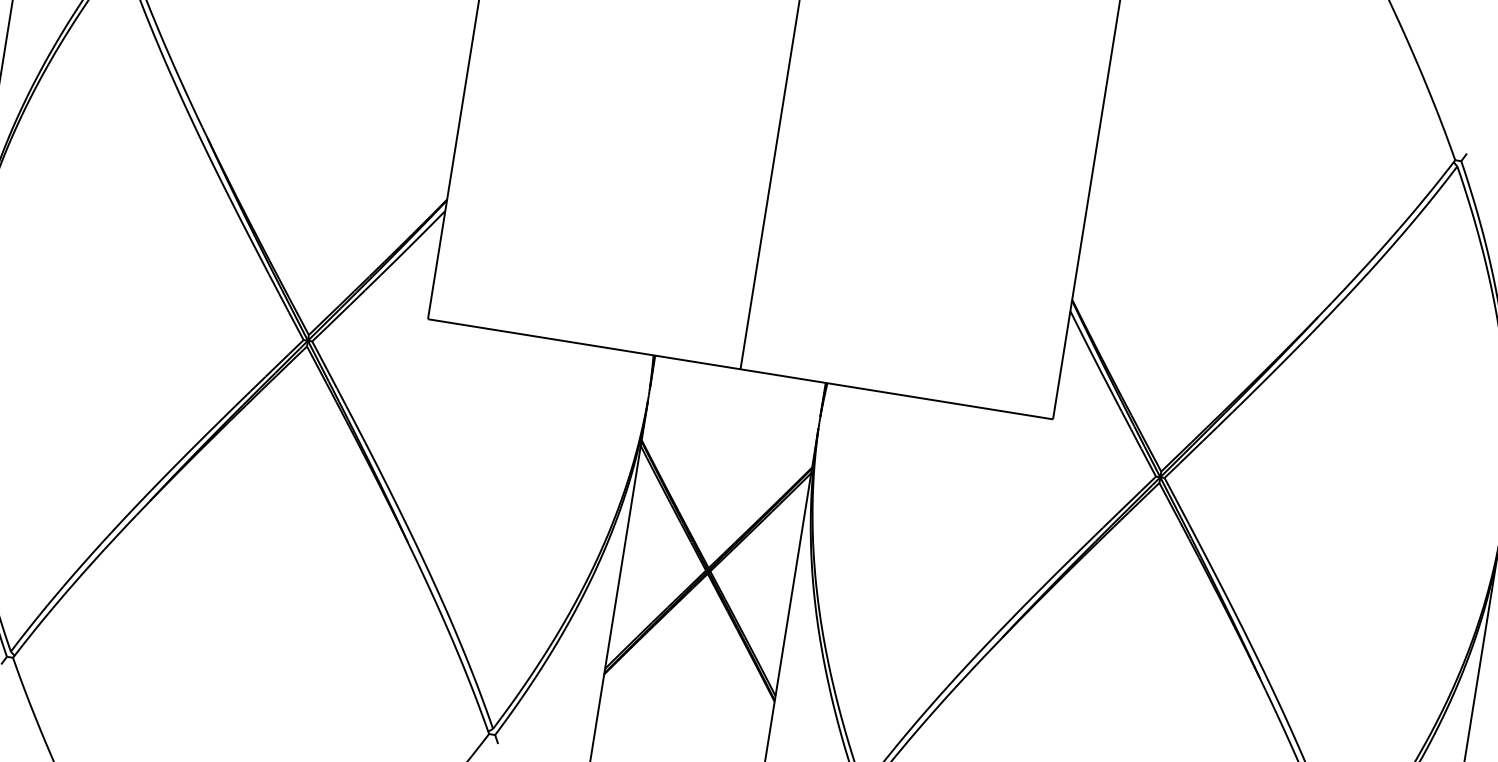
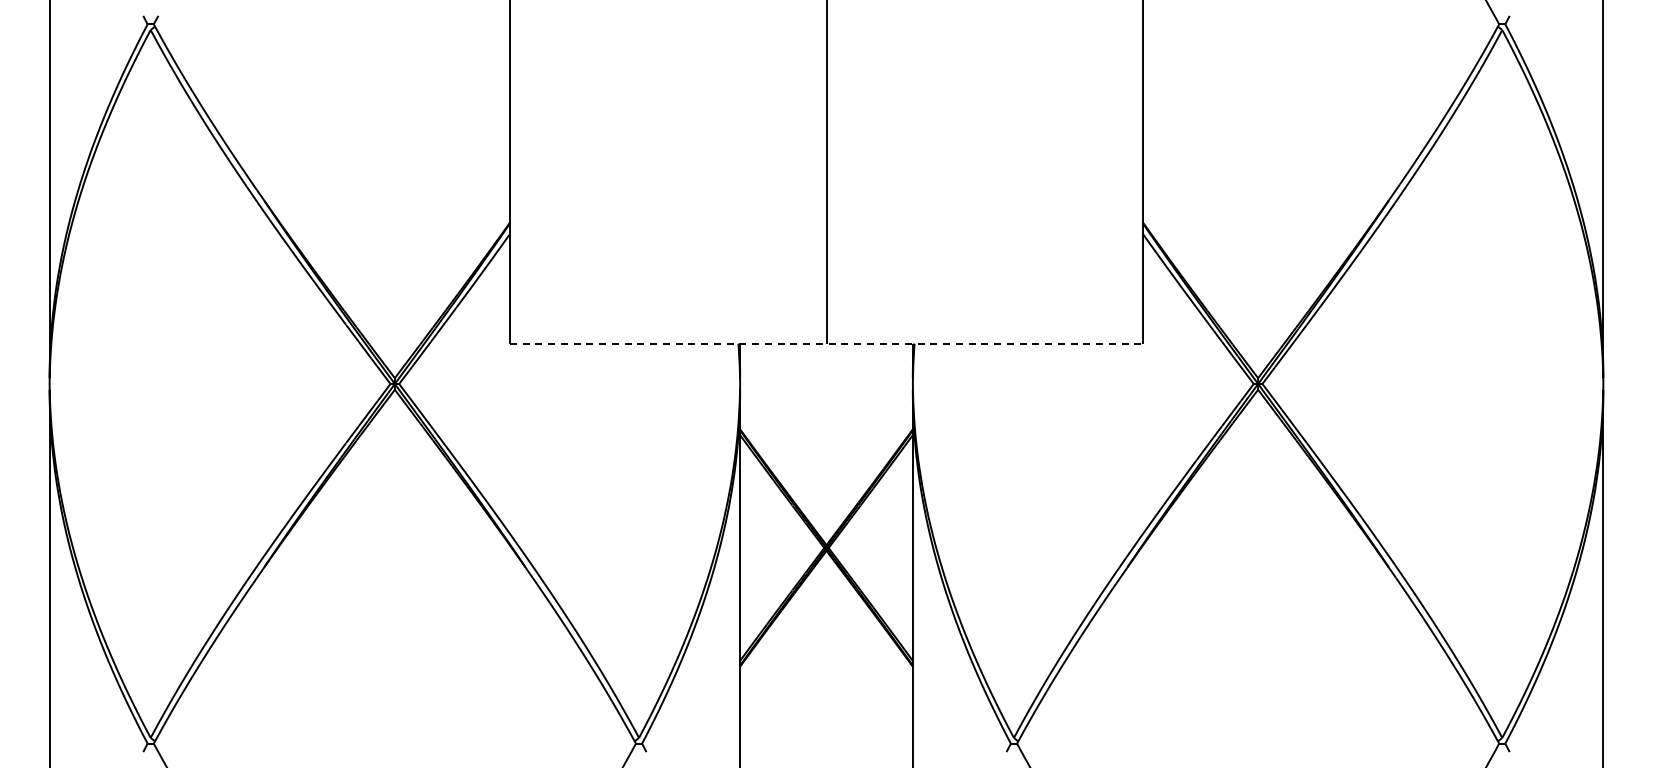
line: (740, 369) -> (826, 343), solid -> dashed

